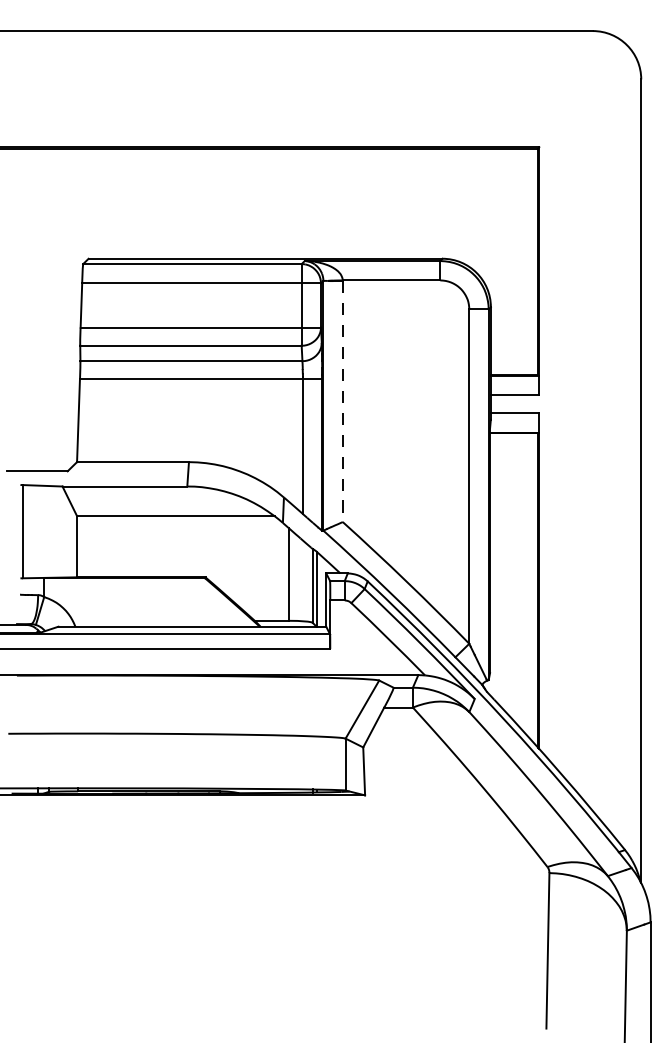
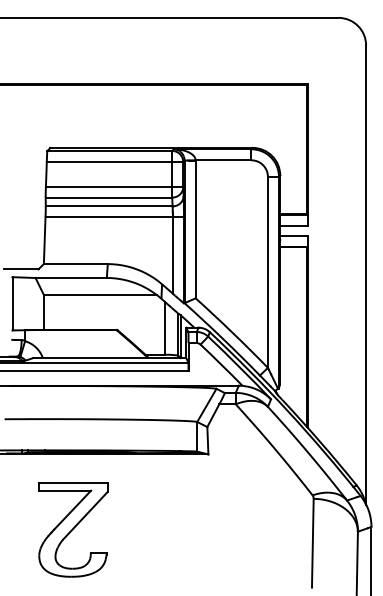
line: (342, 401) -> (195, 229), dashed -> solid
part: (128, 926) -> (73, 529), added

